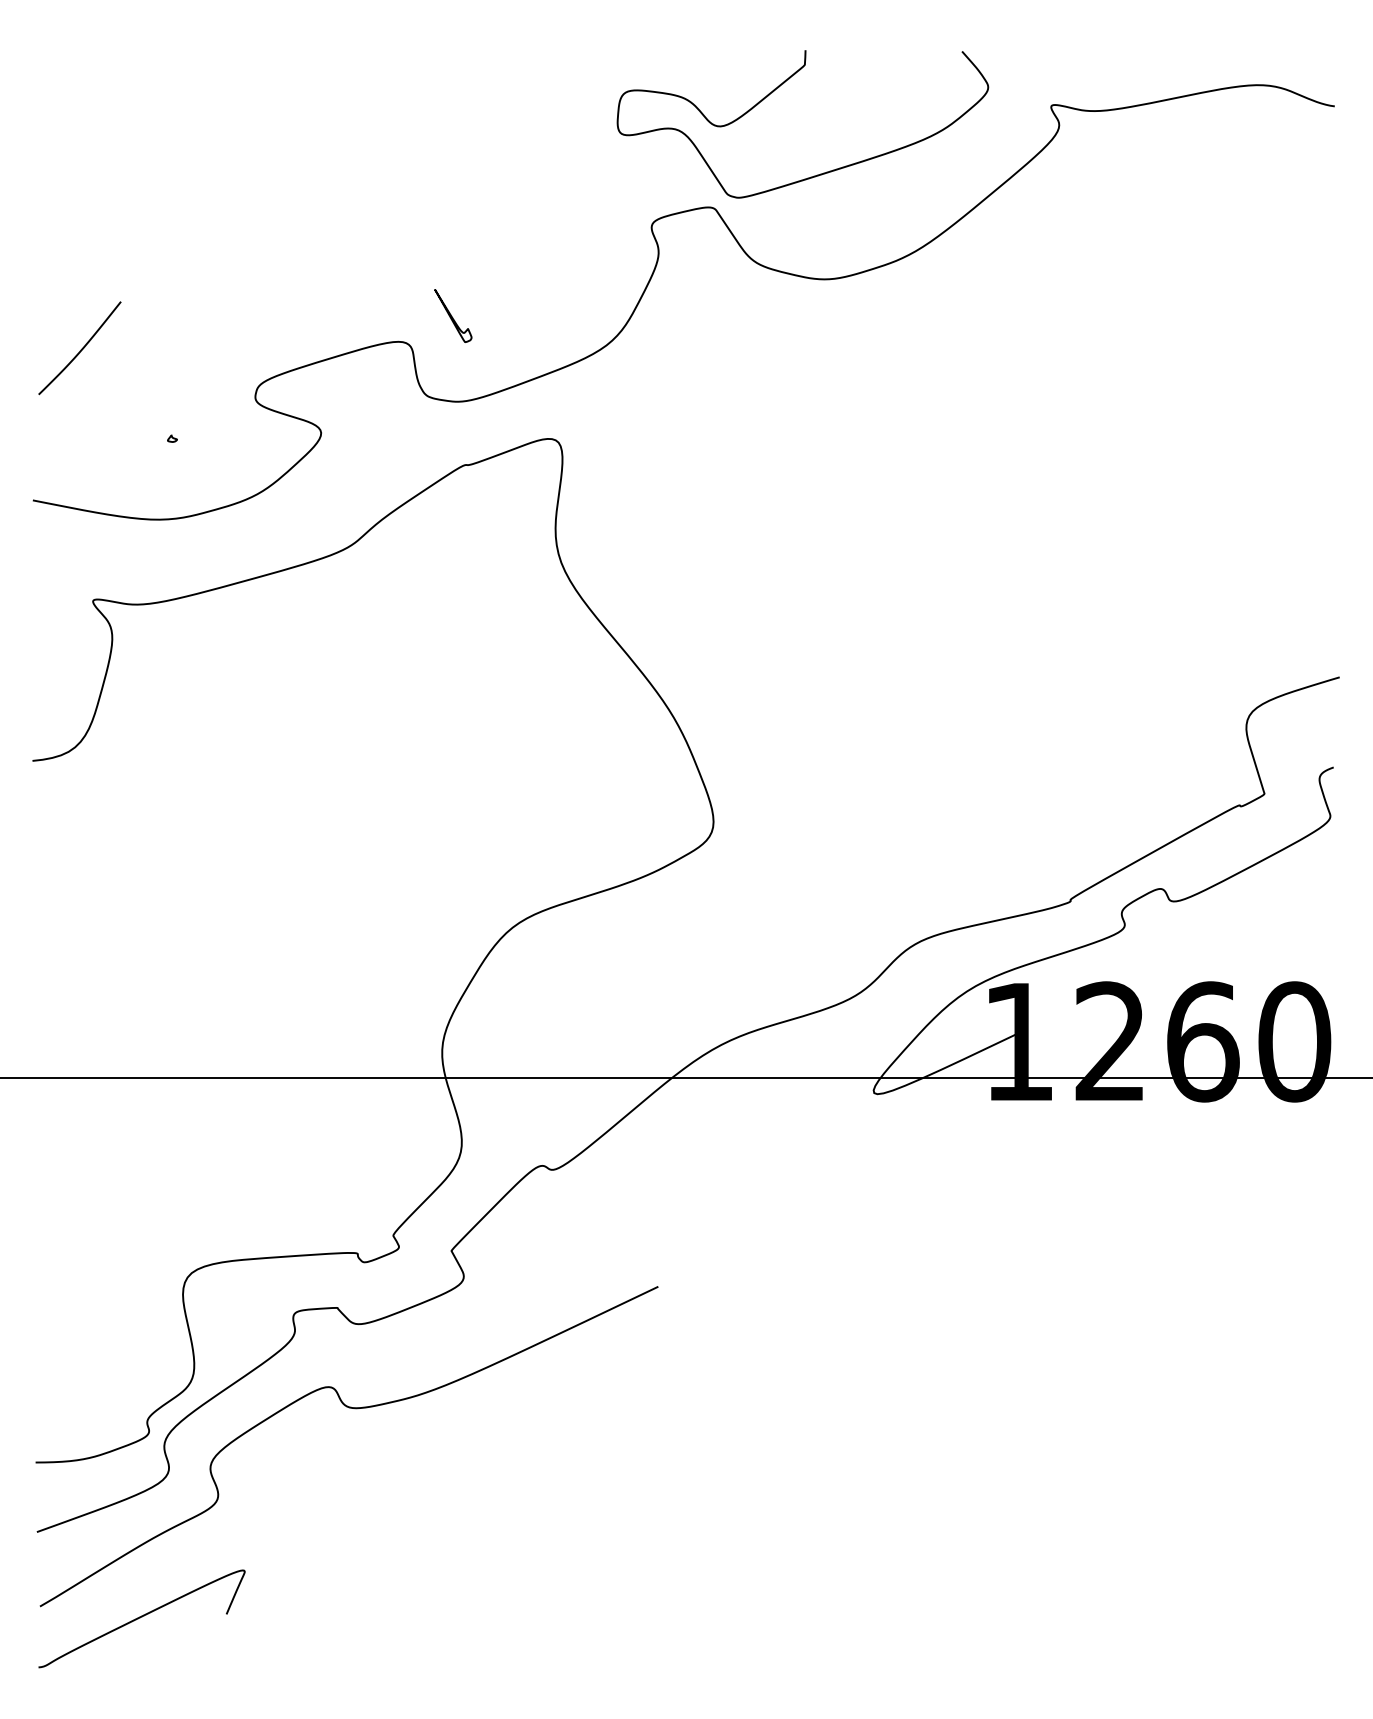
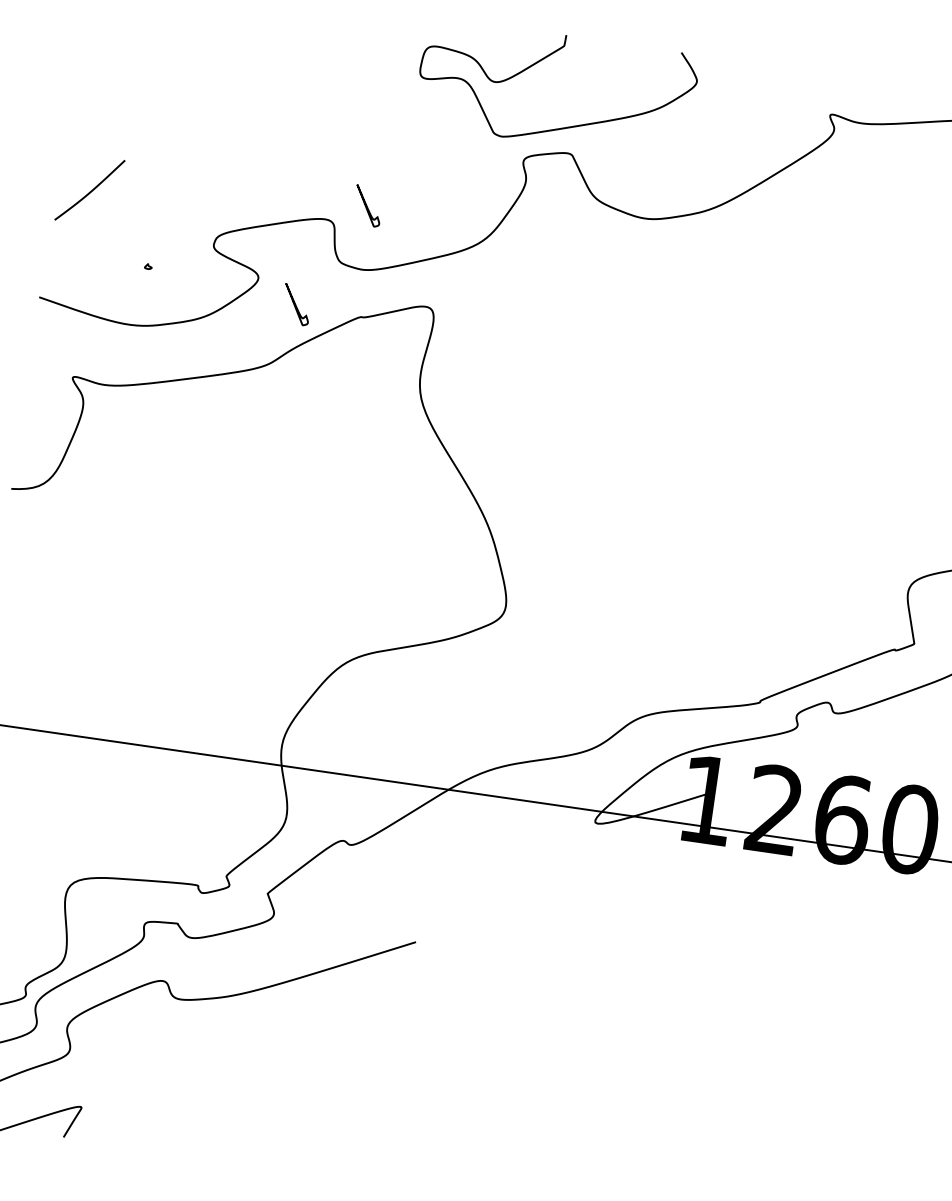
curve: (773, 92) -> (538, 62), moved
part: (377, 460) -> (297, 304), added

